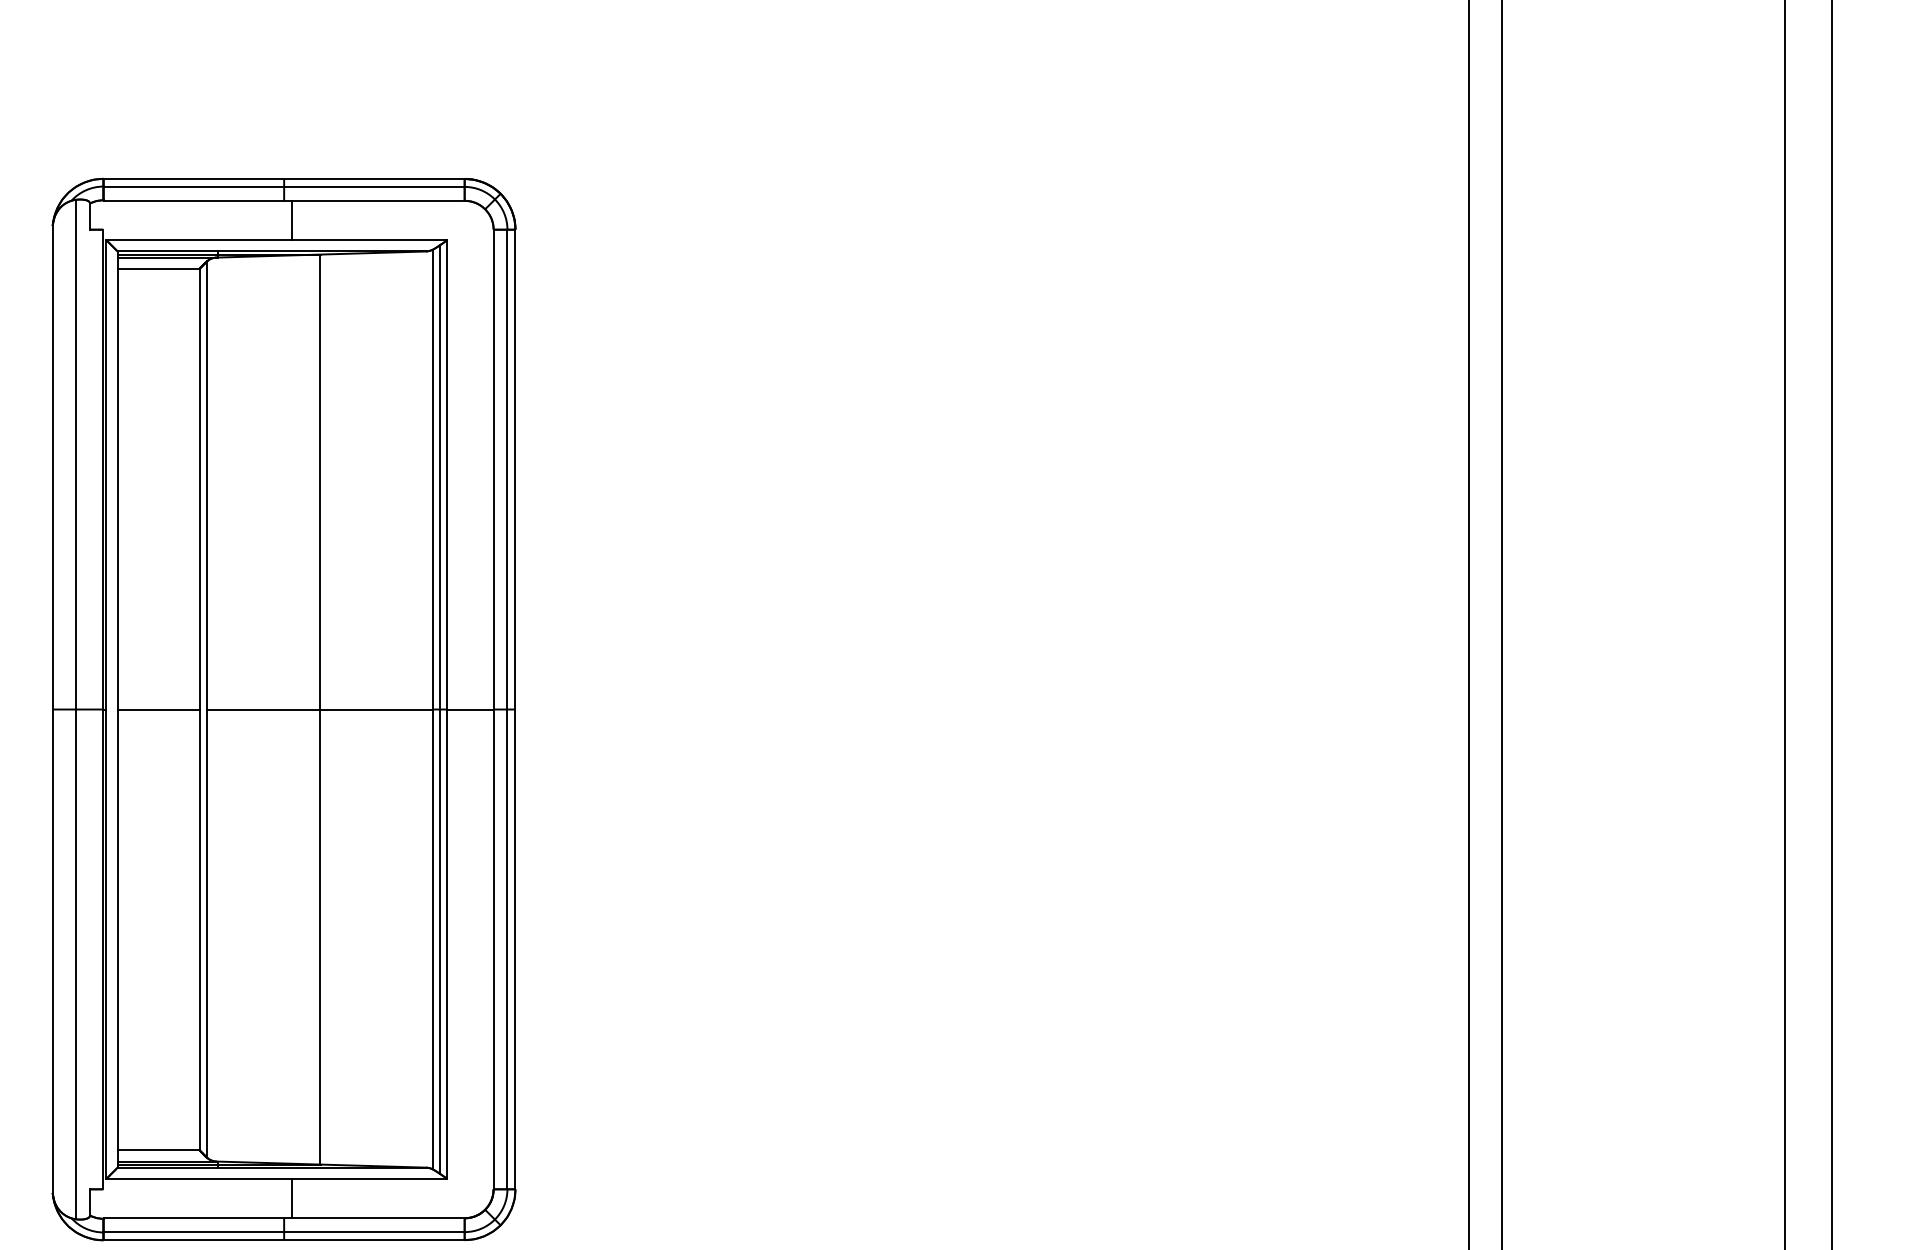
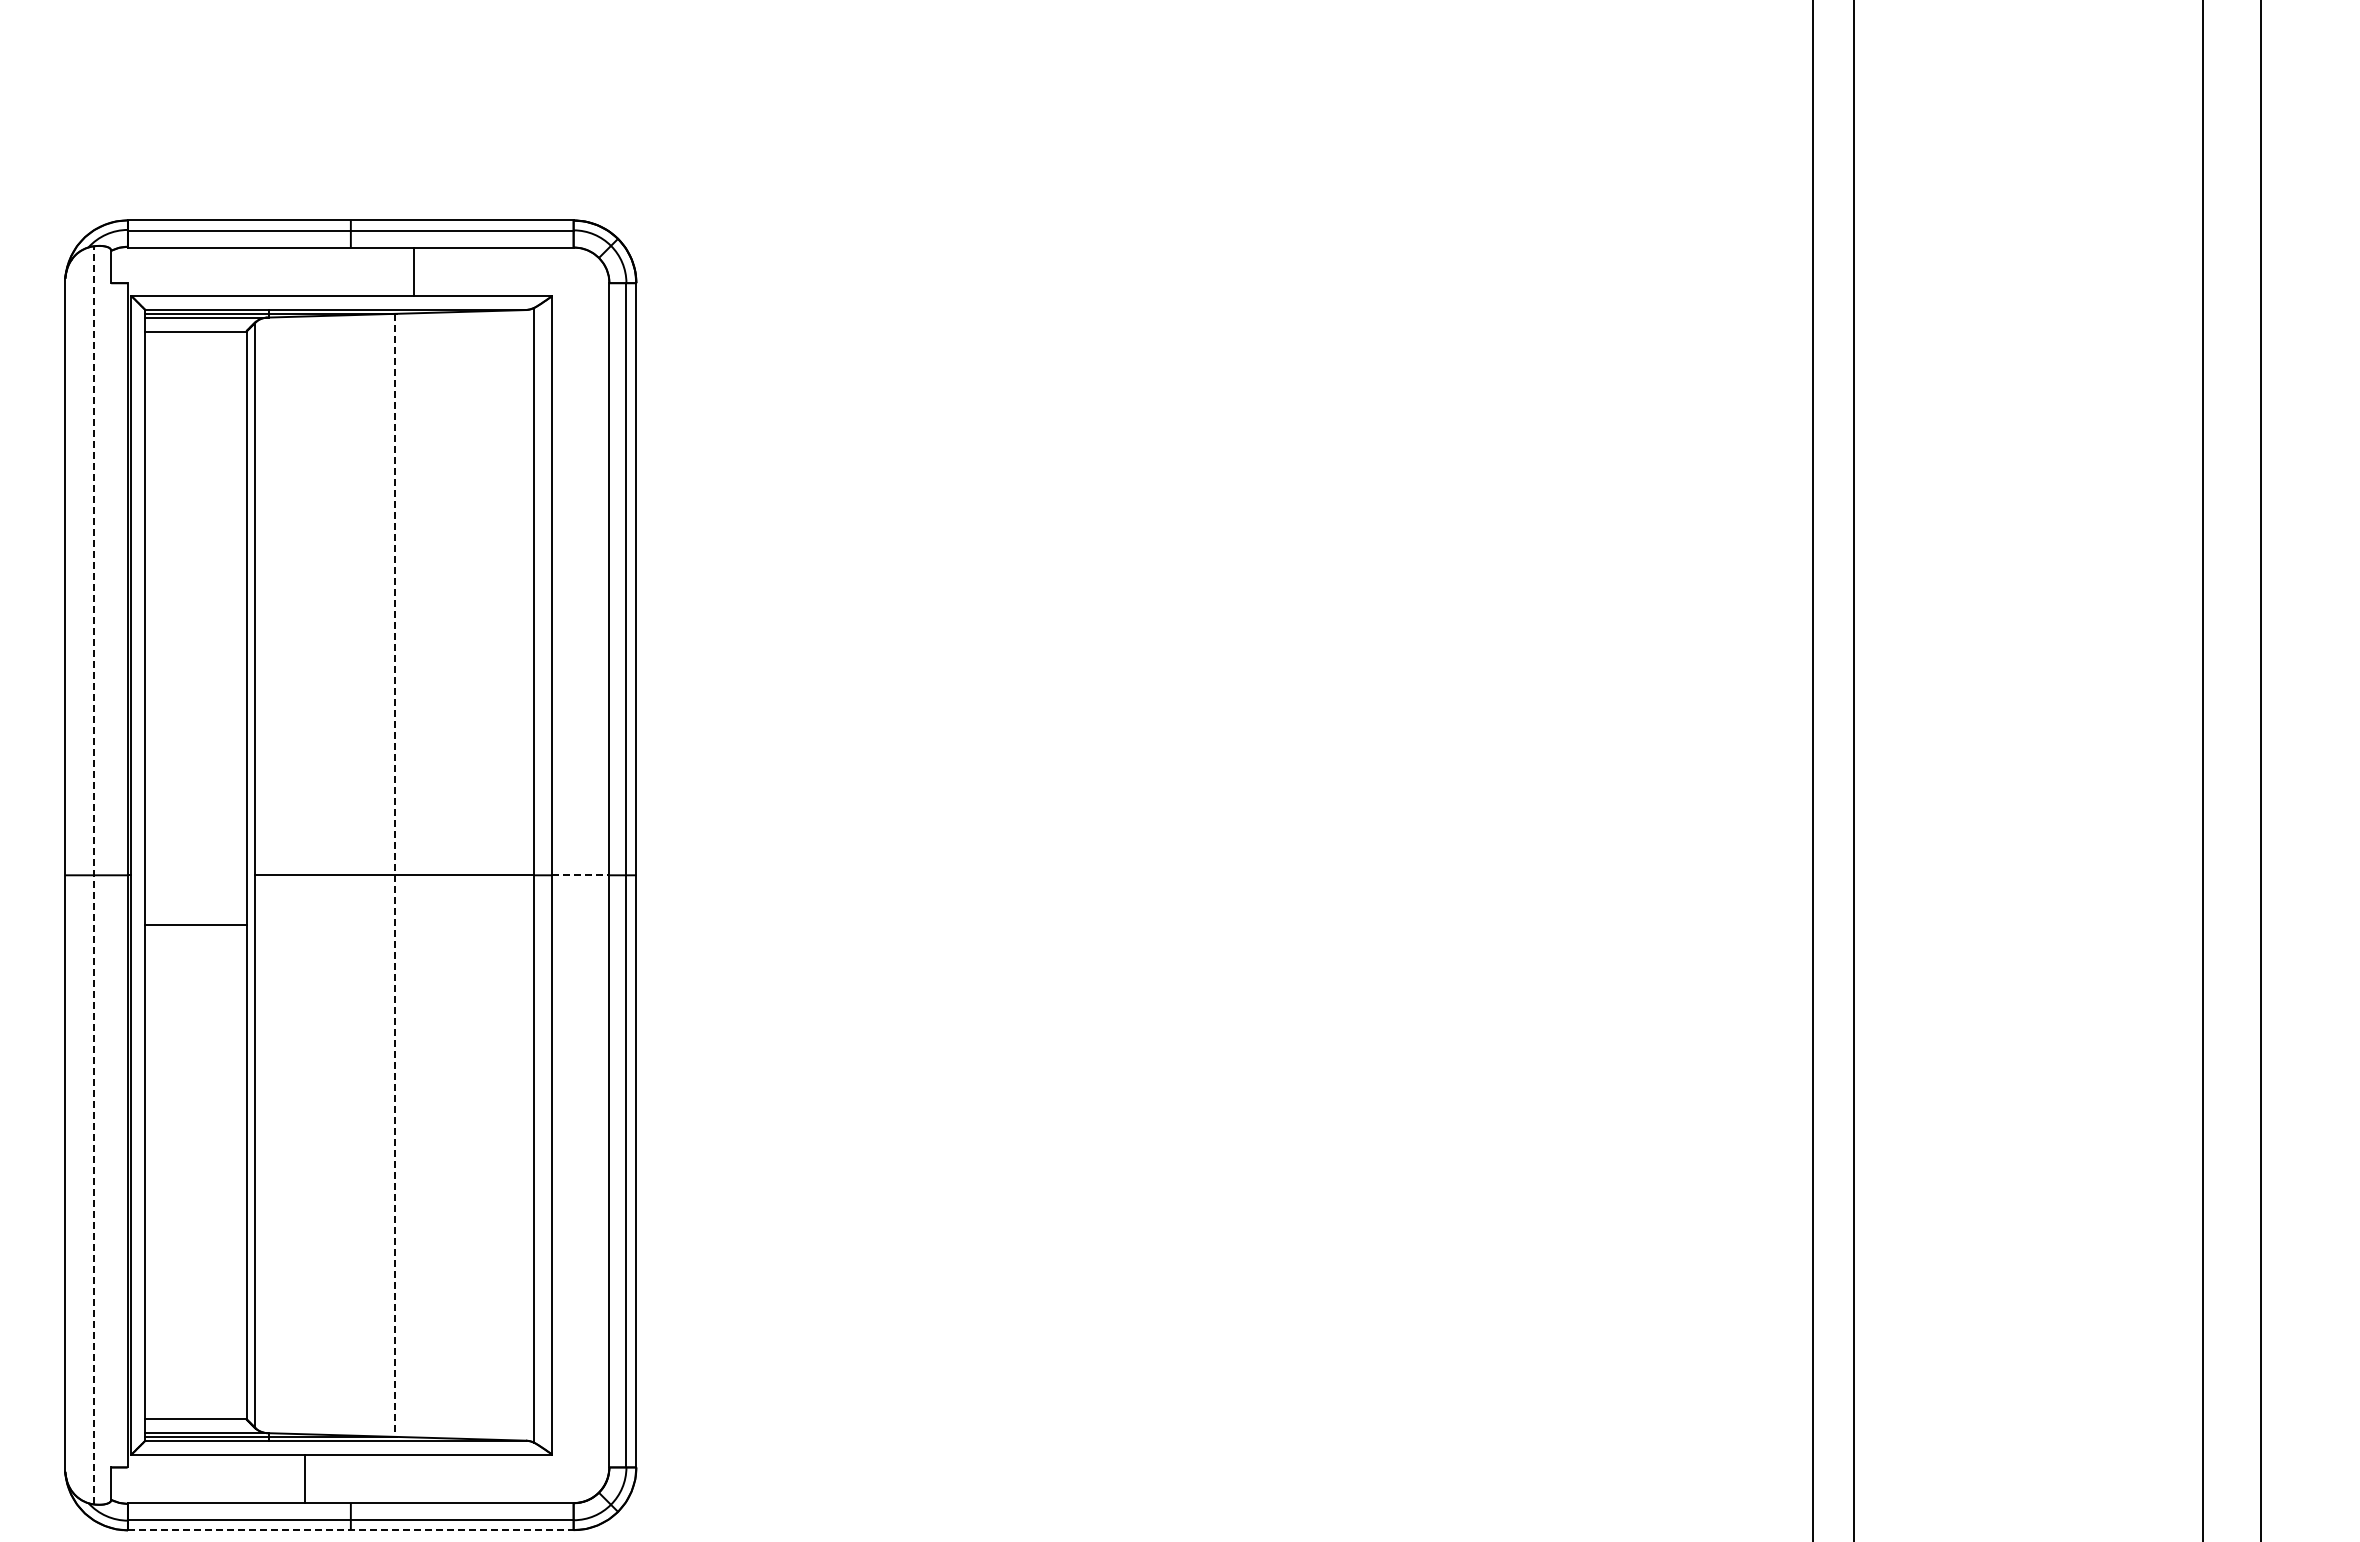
line: (291, 220) -> (414, 271), moved
line: (76, 708) -> (94, 874), solid -> dashed
line: (158, 709) -> (195, 925), moved
line: (319, 709) -> (394, 875), solid -> dashed
line: (439, 709) -> (542, 875), removed
line: (470, 709) -> (580, 875), solid -> dashed
line: (291, 1198) -> (305, 1478), moved
line: (283, 1240) -> (350, 1530), solid -> dashed

